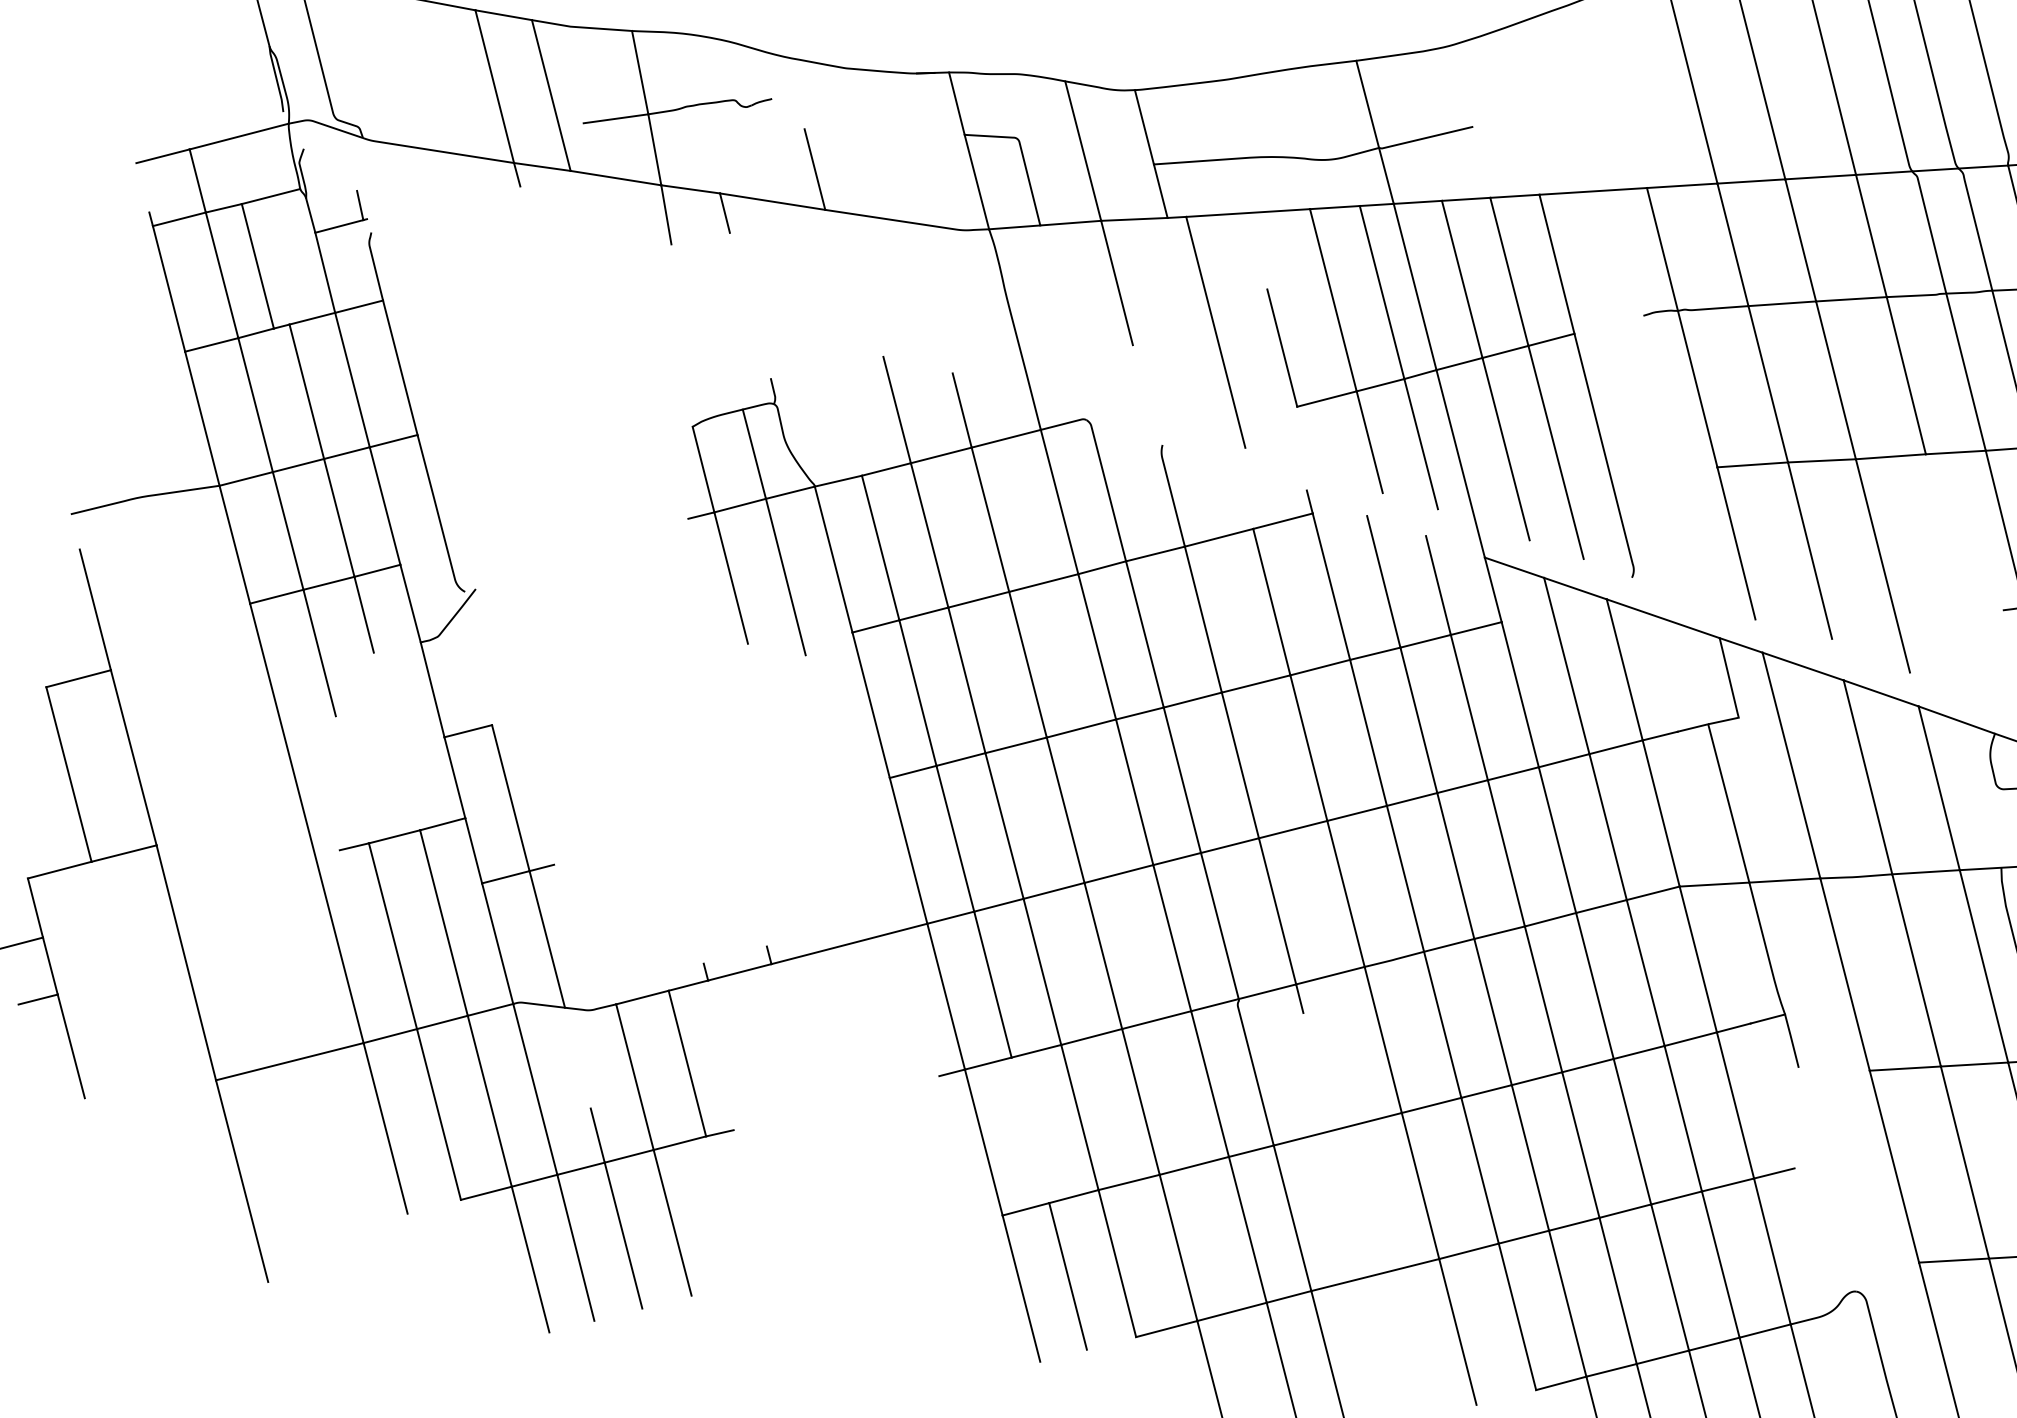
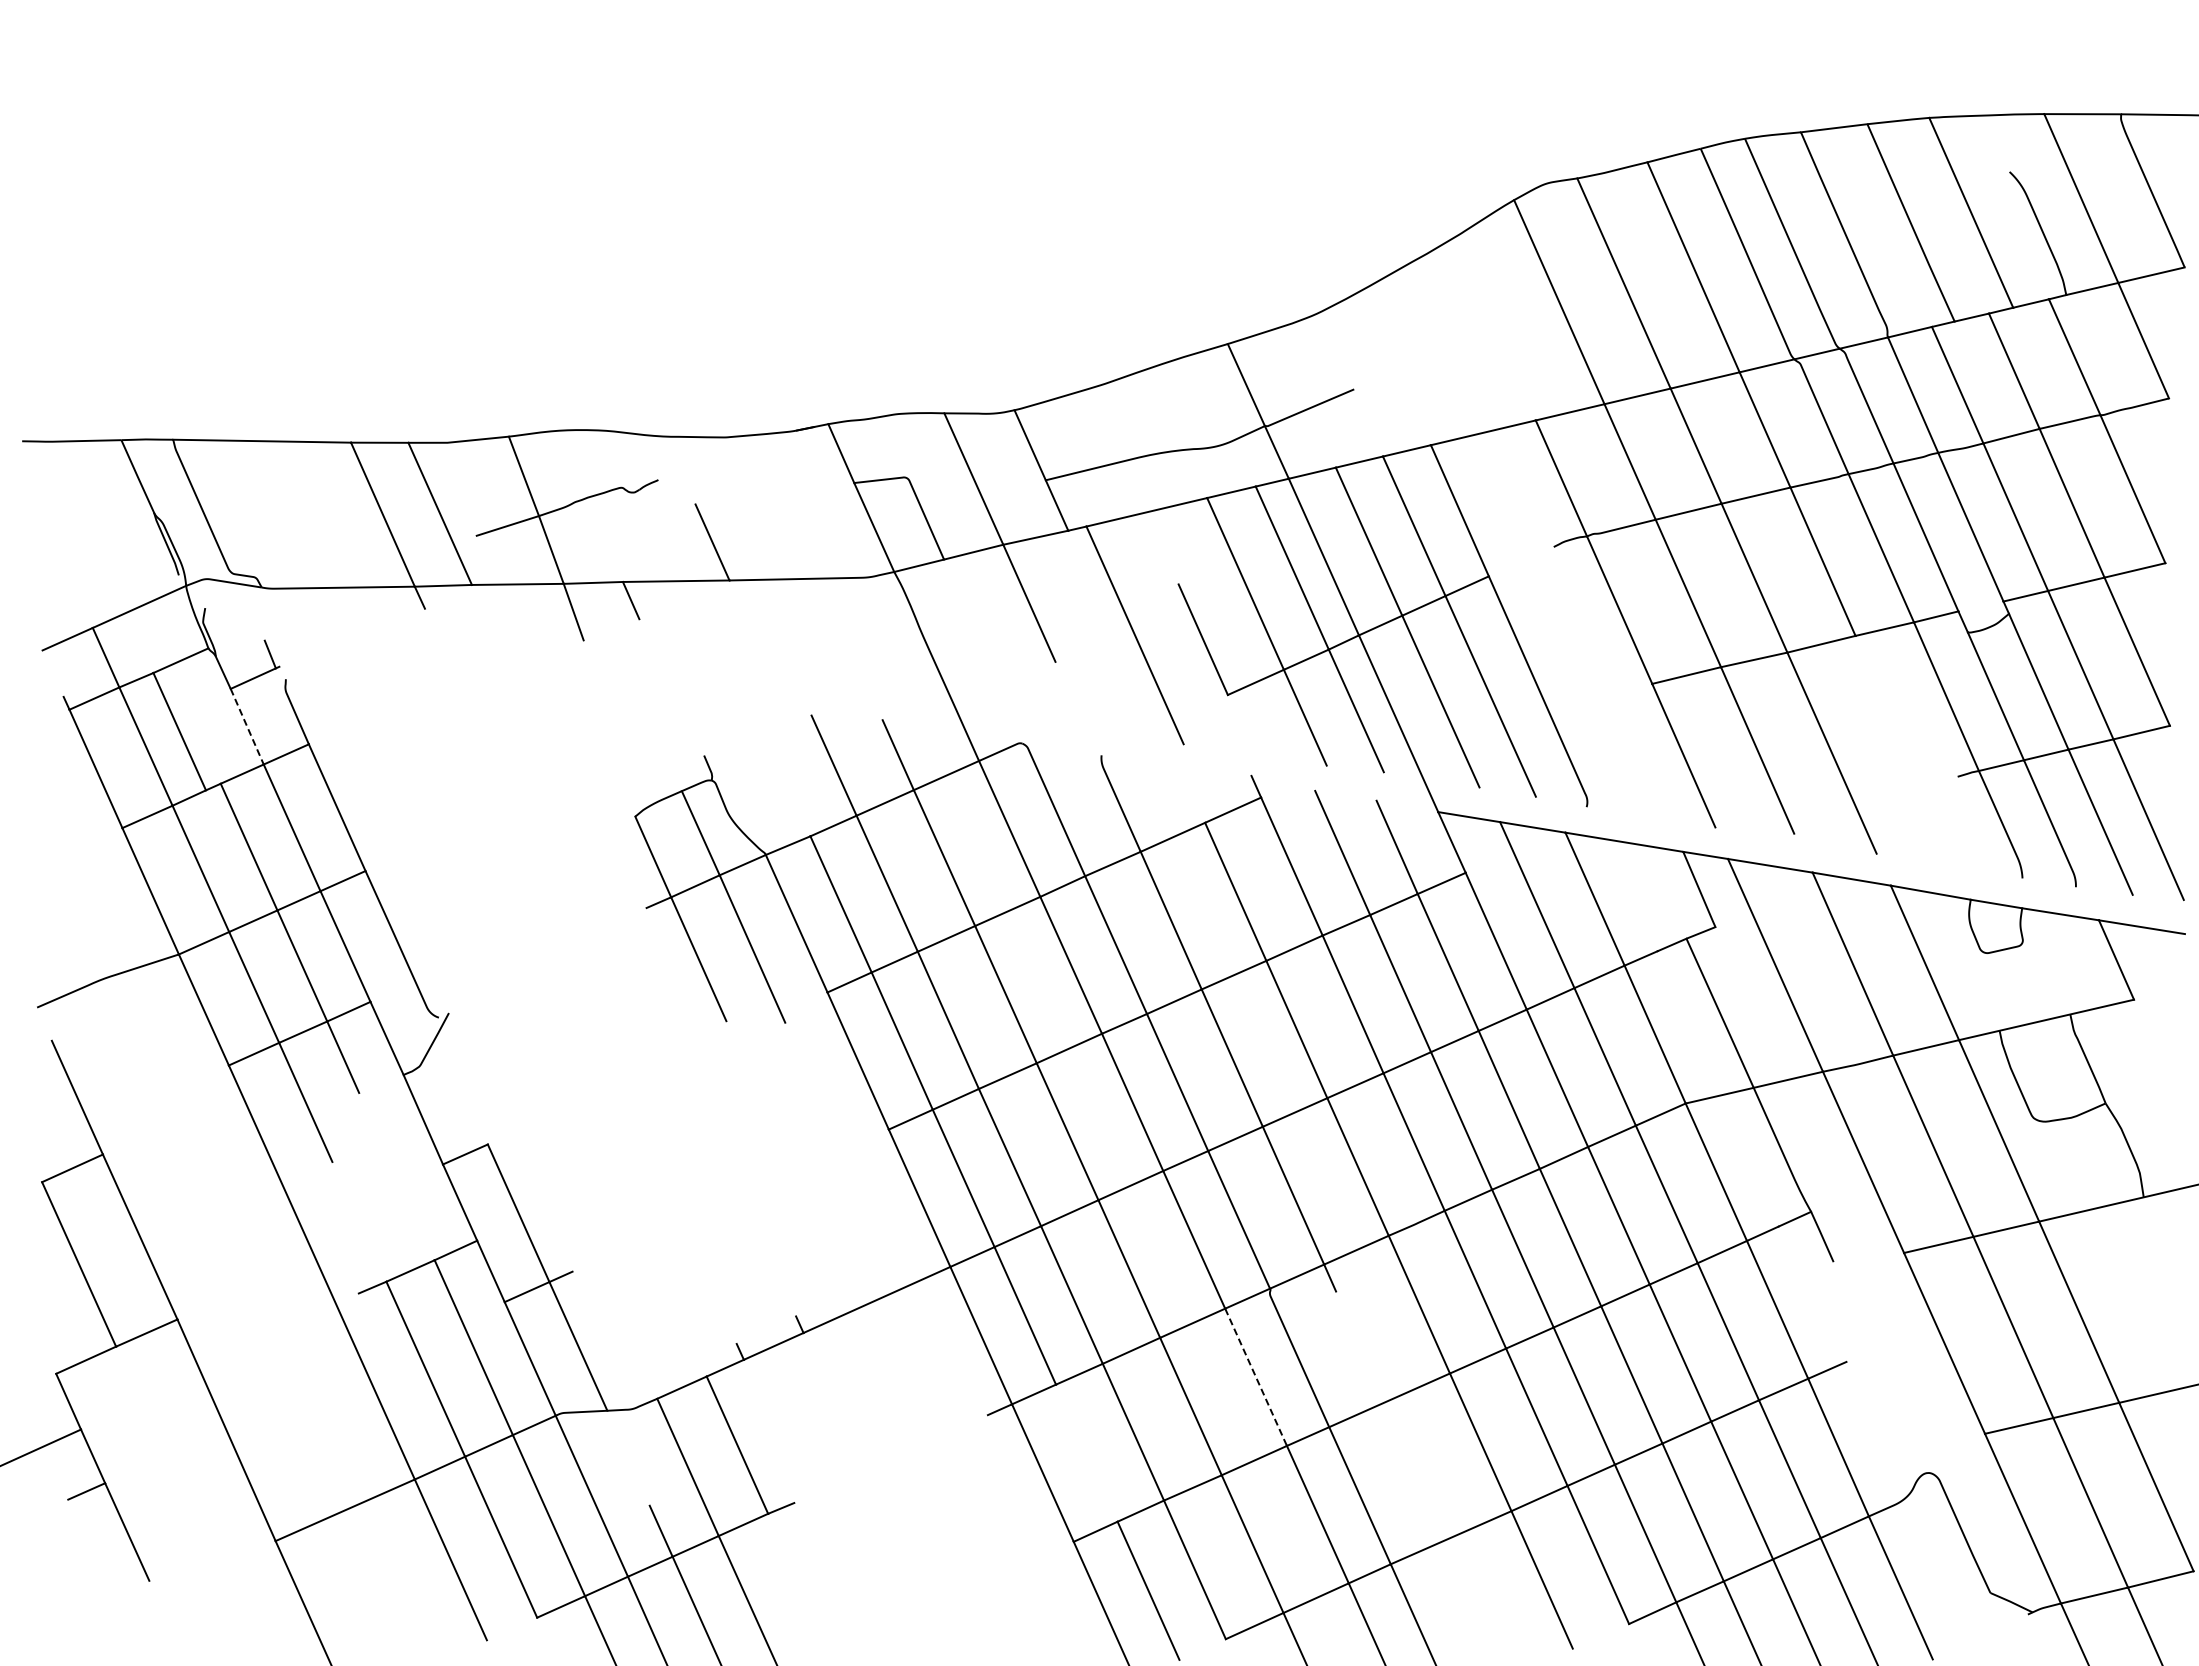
line: (325, 273) -> (247, 727), solid -> dashed
line: (1210, 1084) -> (1256, 1377), solid -> dashed

